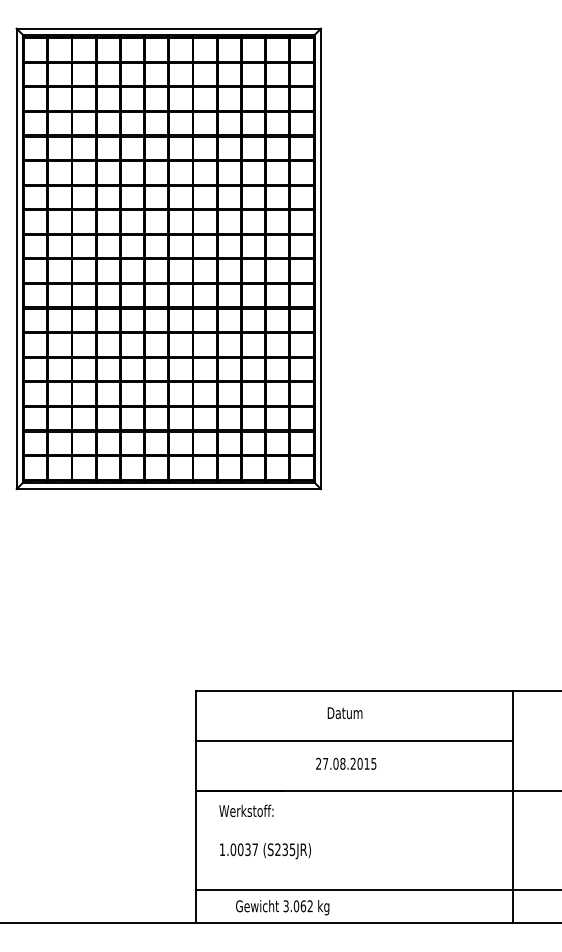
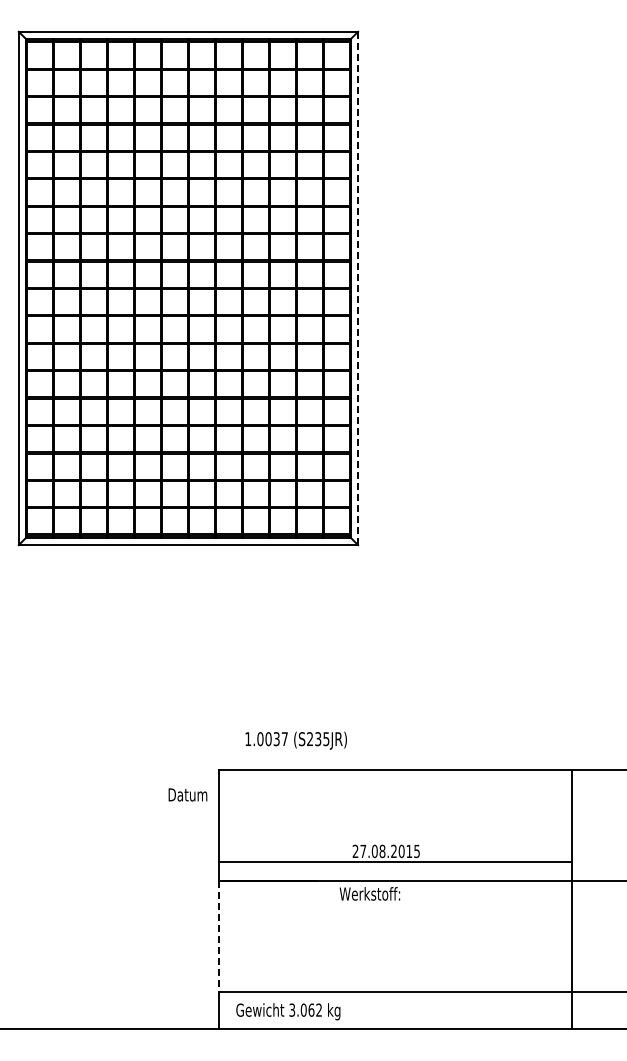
line: (321, 258) -> (358, 288), solid -> dashed
text: (344, 712) -> (187, 794), moved
line: (354, 740) -> (395, 861), moved
text: (246, 810) -> (369, 893), moved
line: (195, 841) -> (218, 937), solid -> dashed
text: (264, 850) -> (295, 740), moved
text: (282, 907) -> (288, 1011), moved

